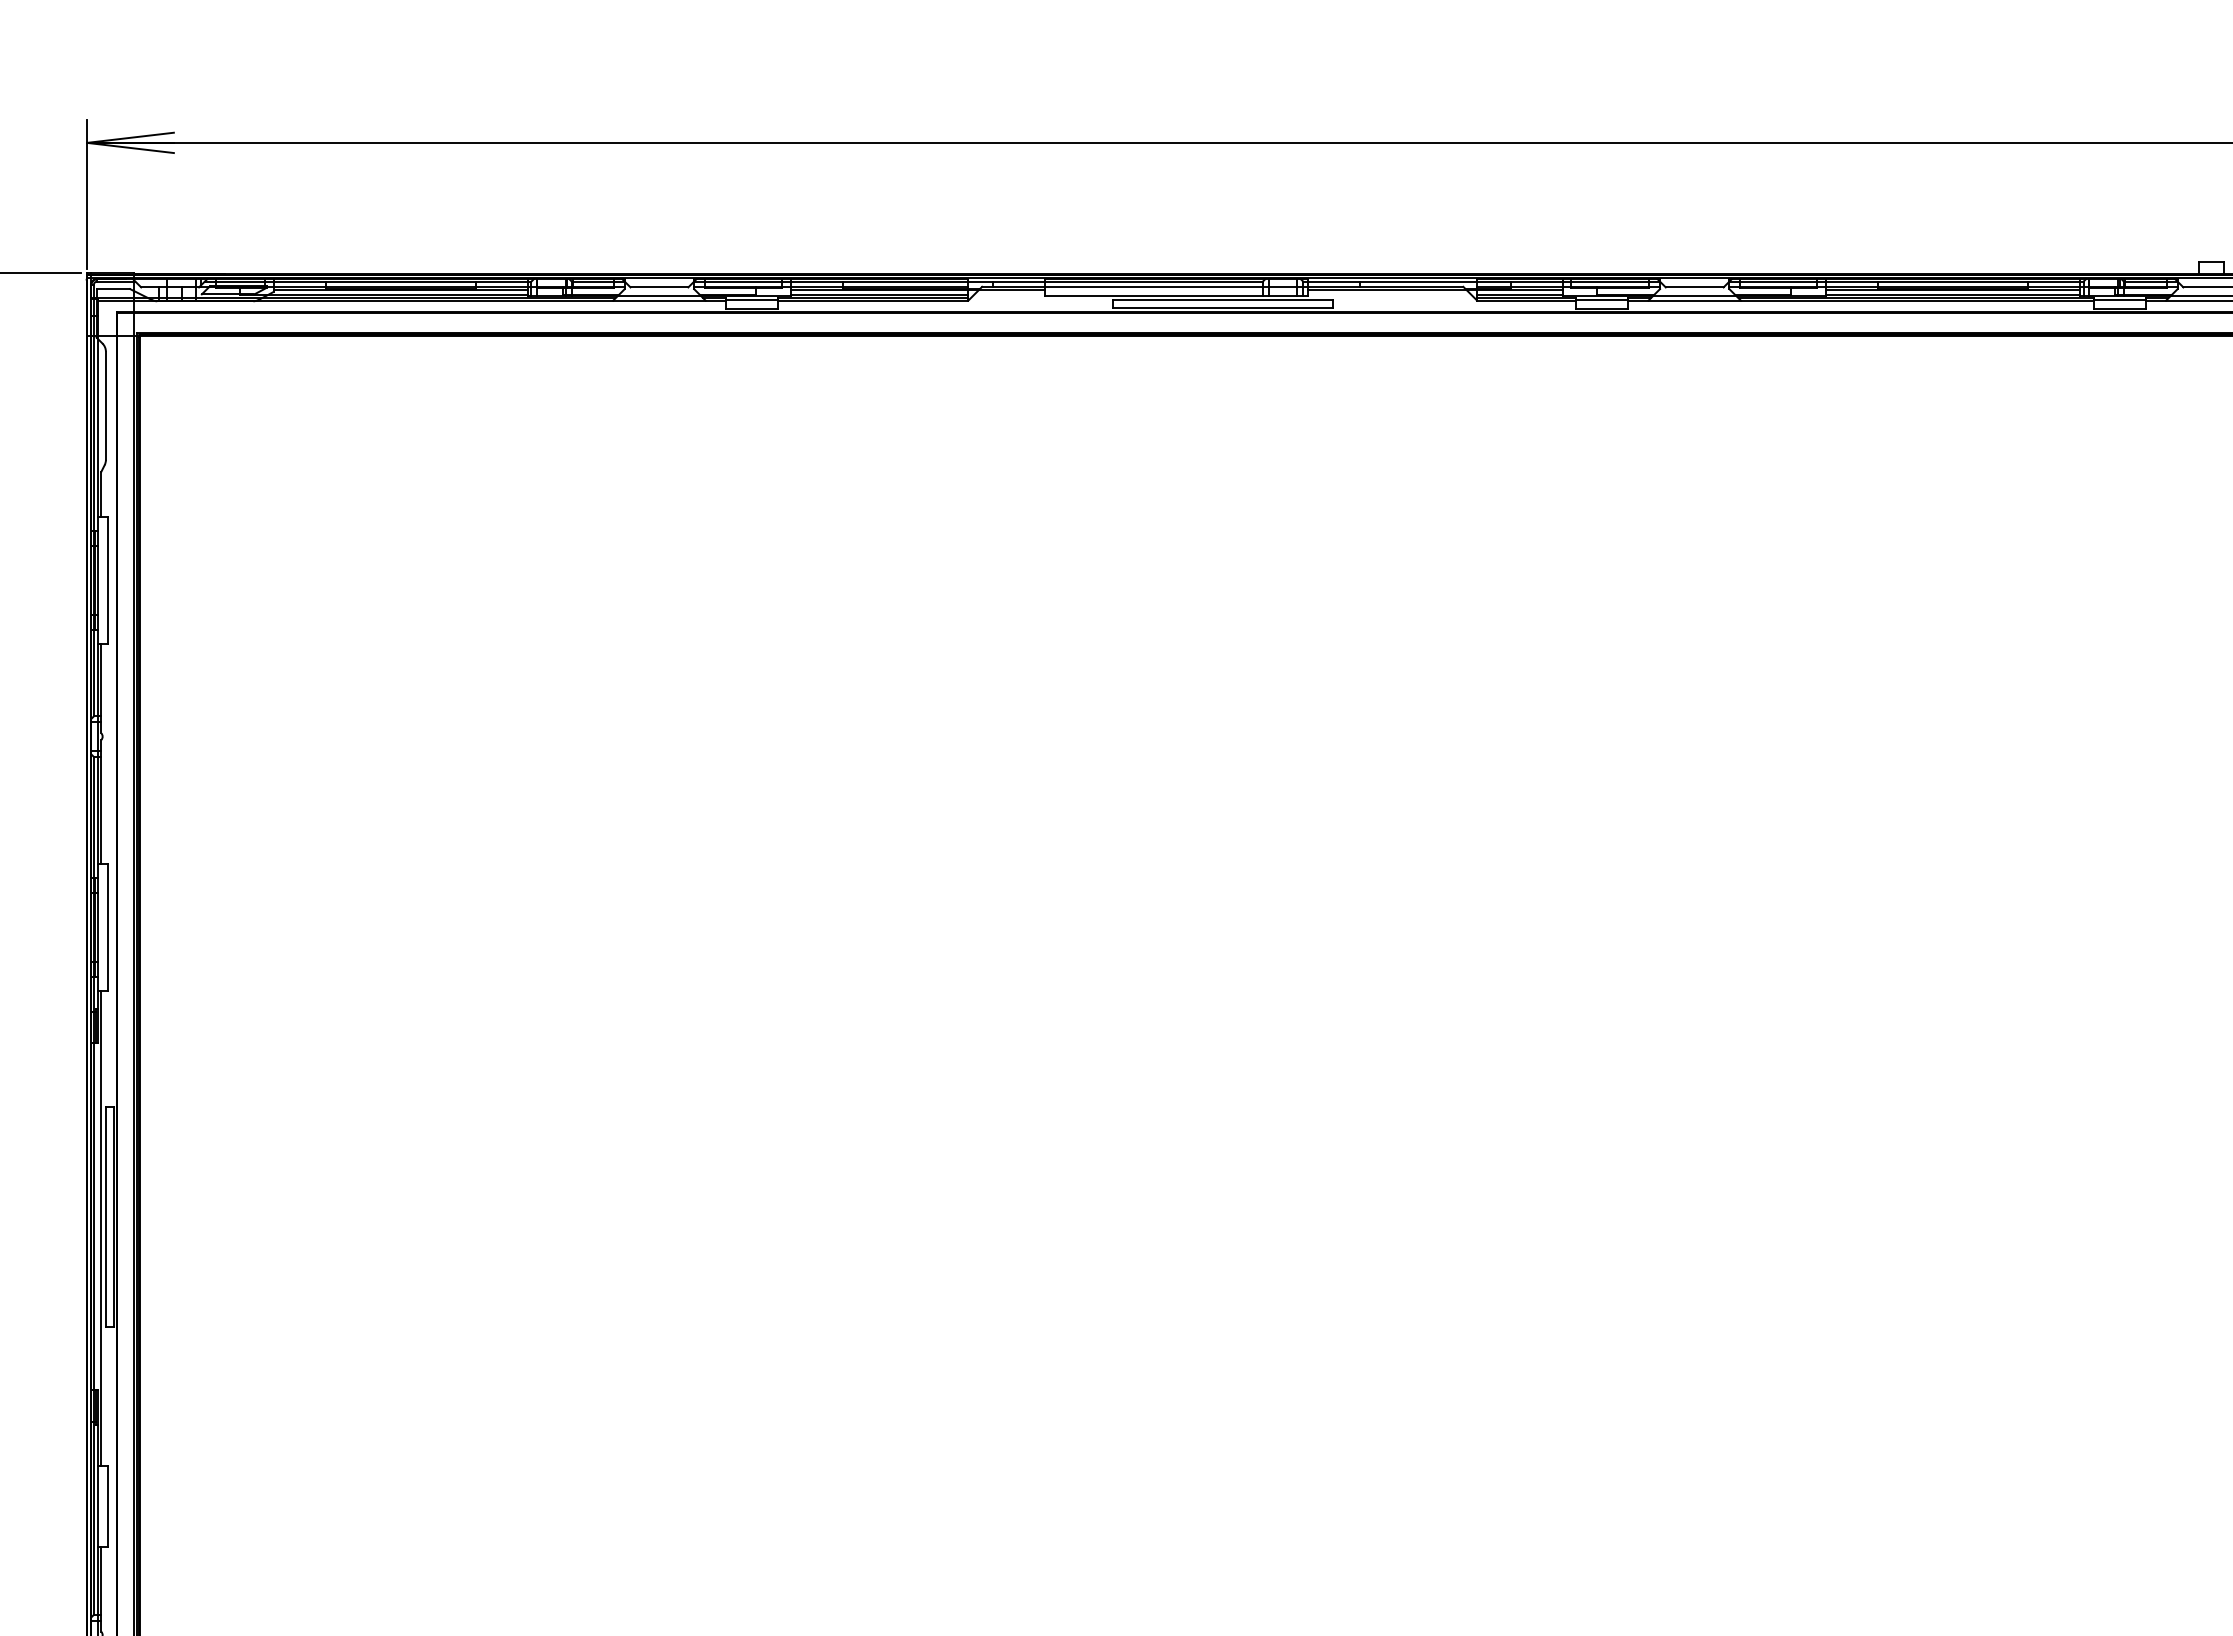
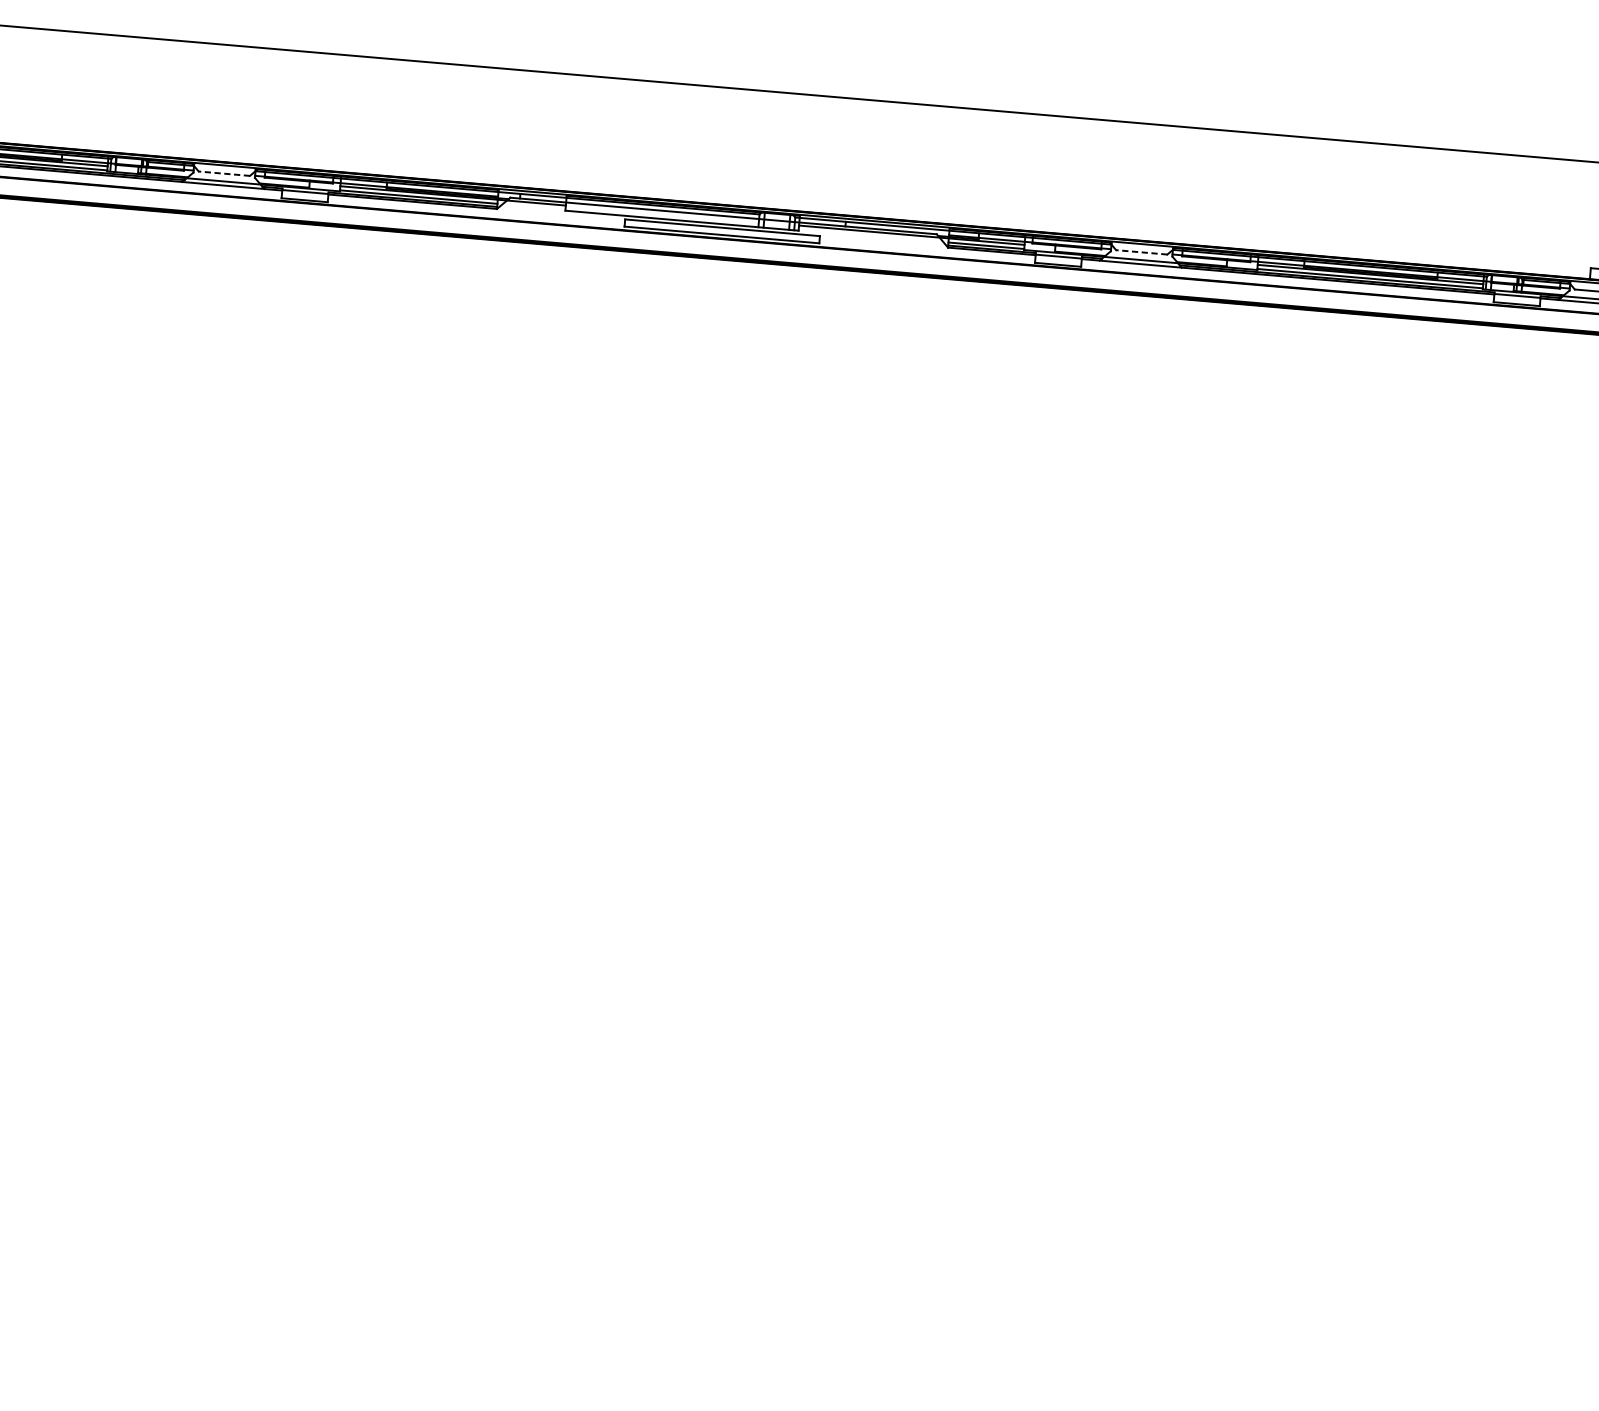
line: (659, 287) -> (224, 173), solid -> dashed
line: (1694, 287) -> (1141, 252), solid -> dashed

